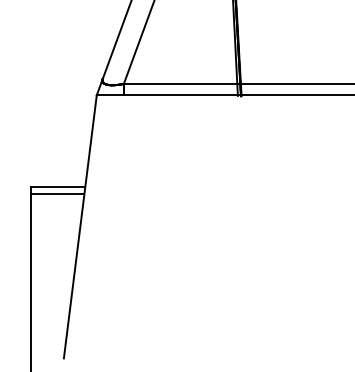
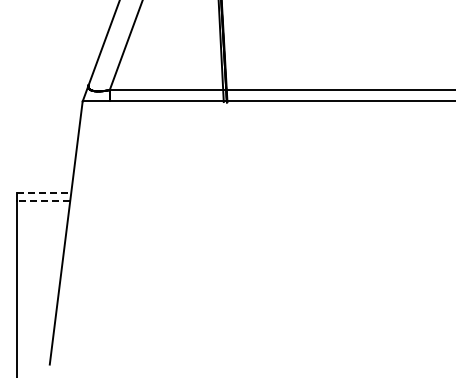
line: (58, 186) -> (44, 192), solid -> dashed
line: (57, 194) -> (43, 200), solid -> dashed

